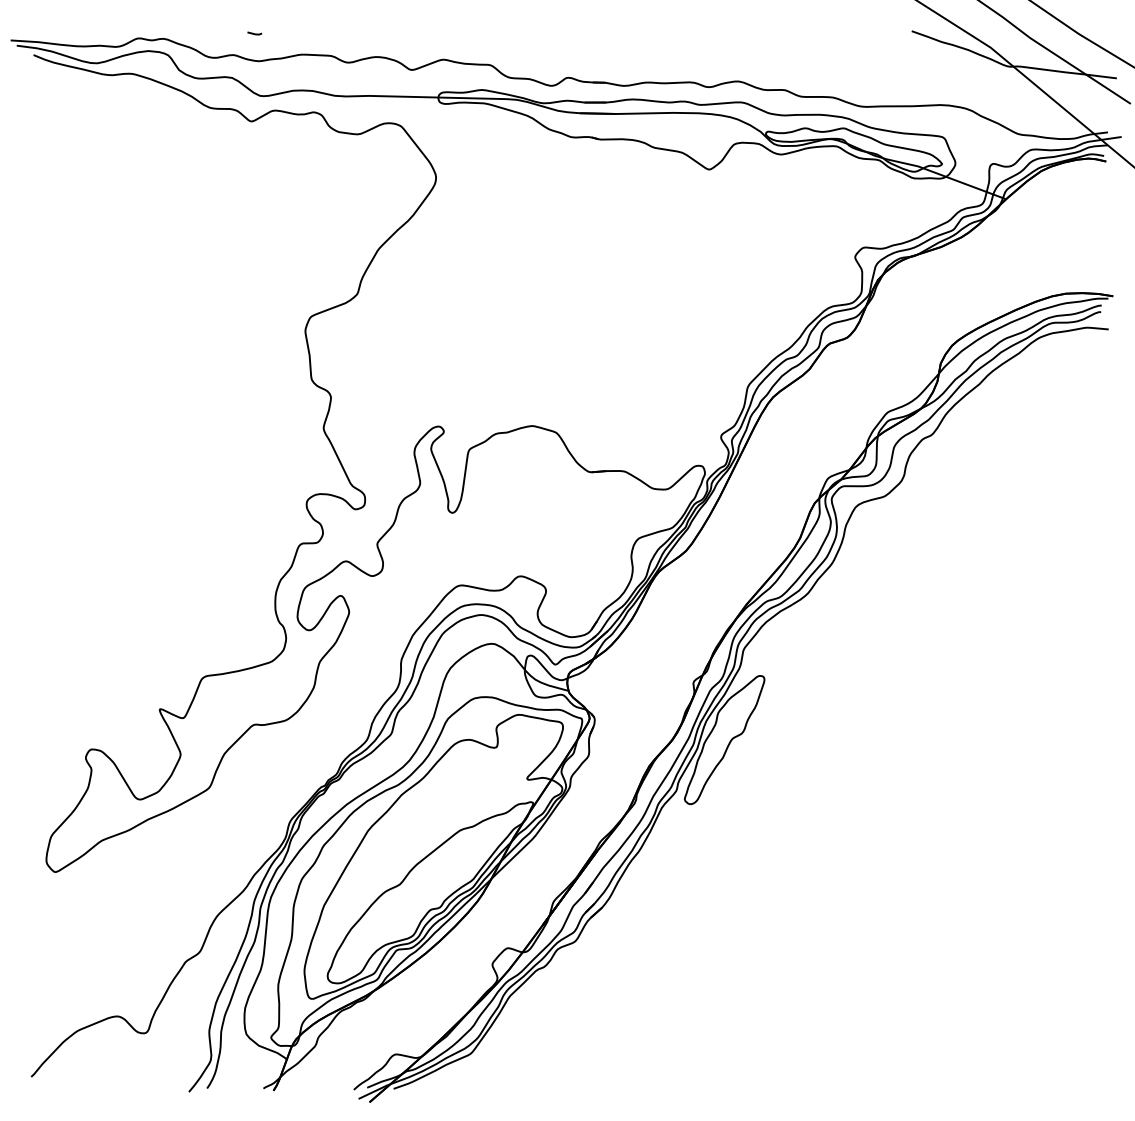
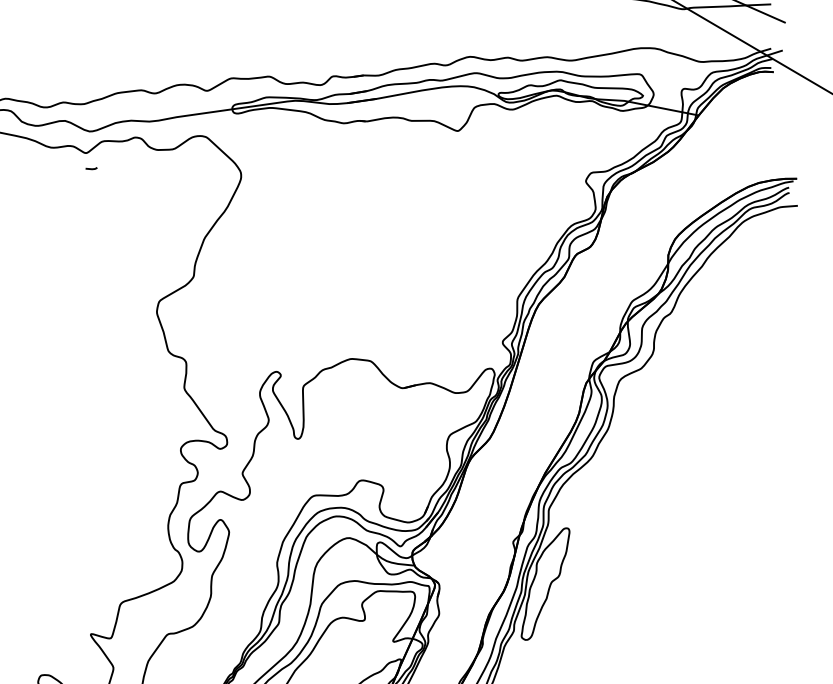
line: (254, 33) -> (91, 168), moved

